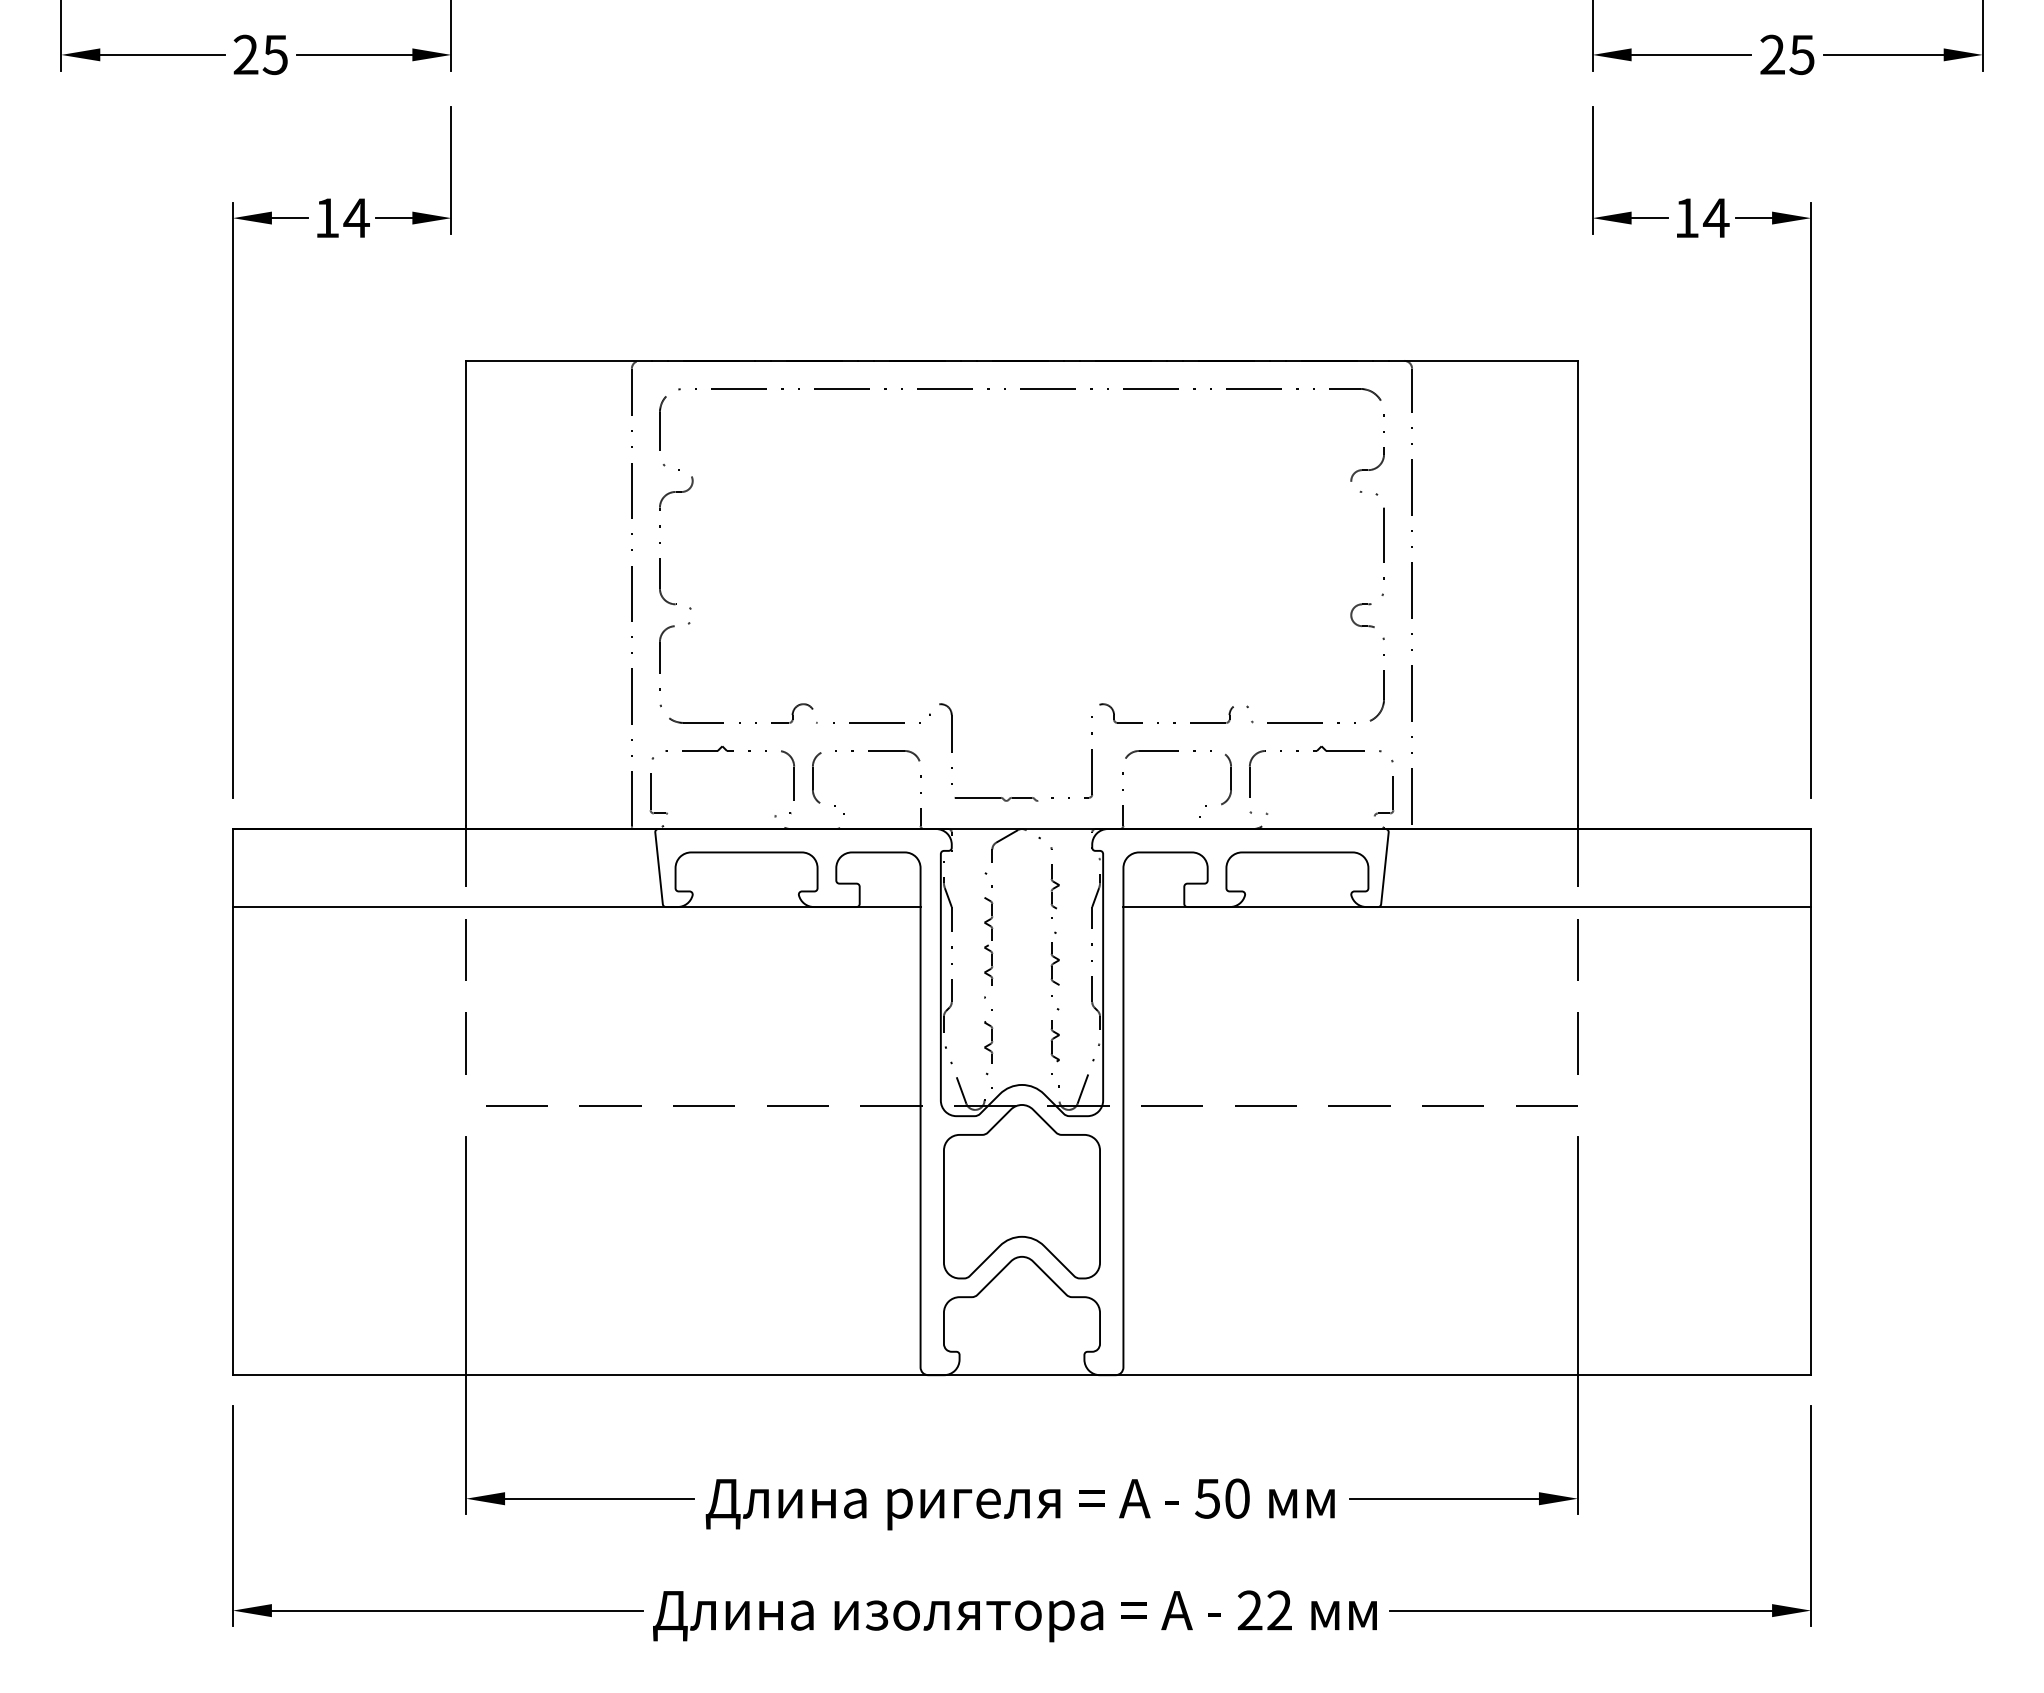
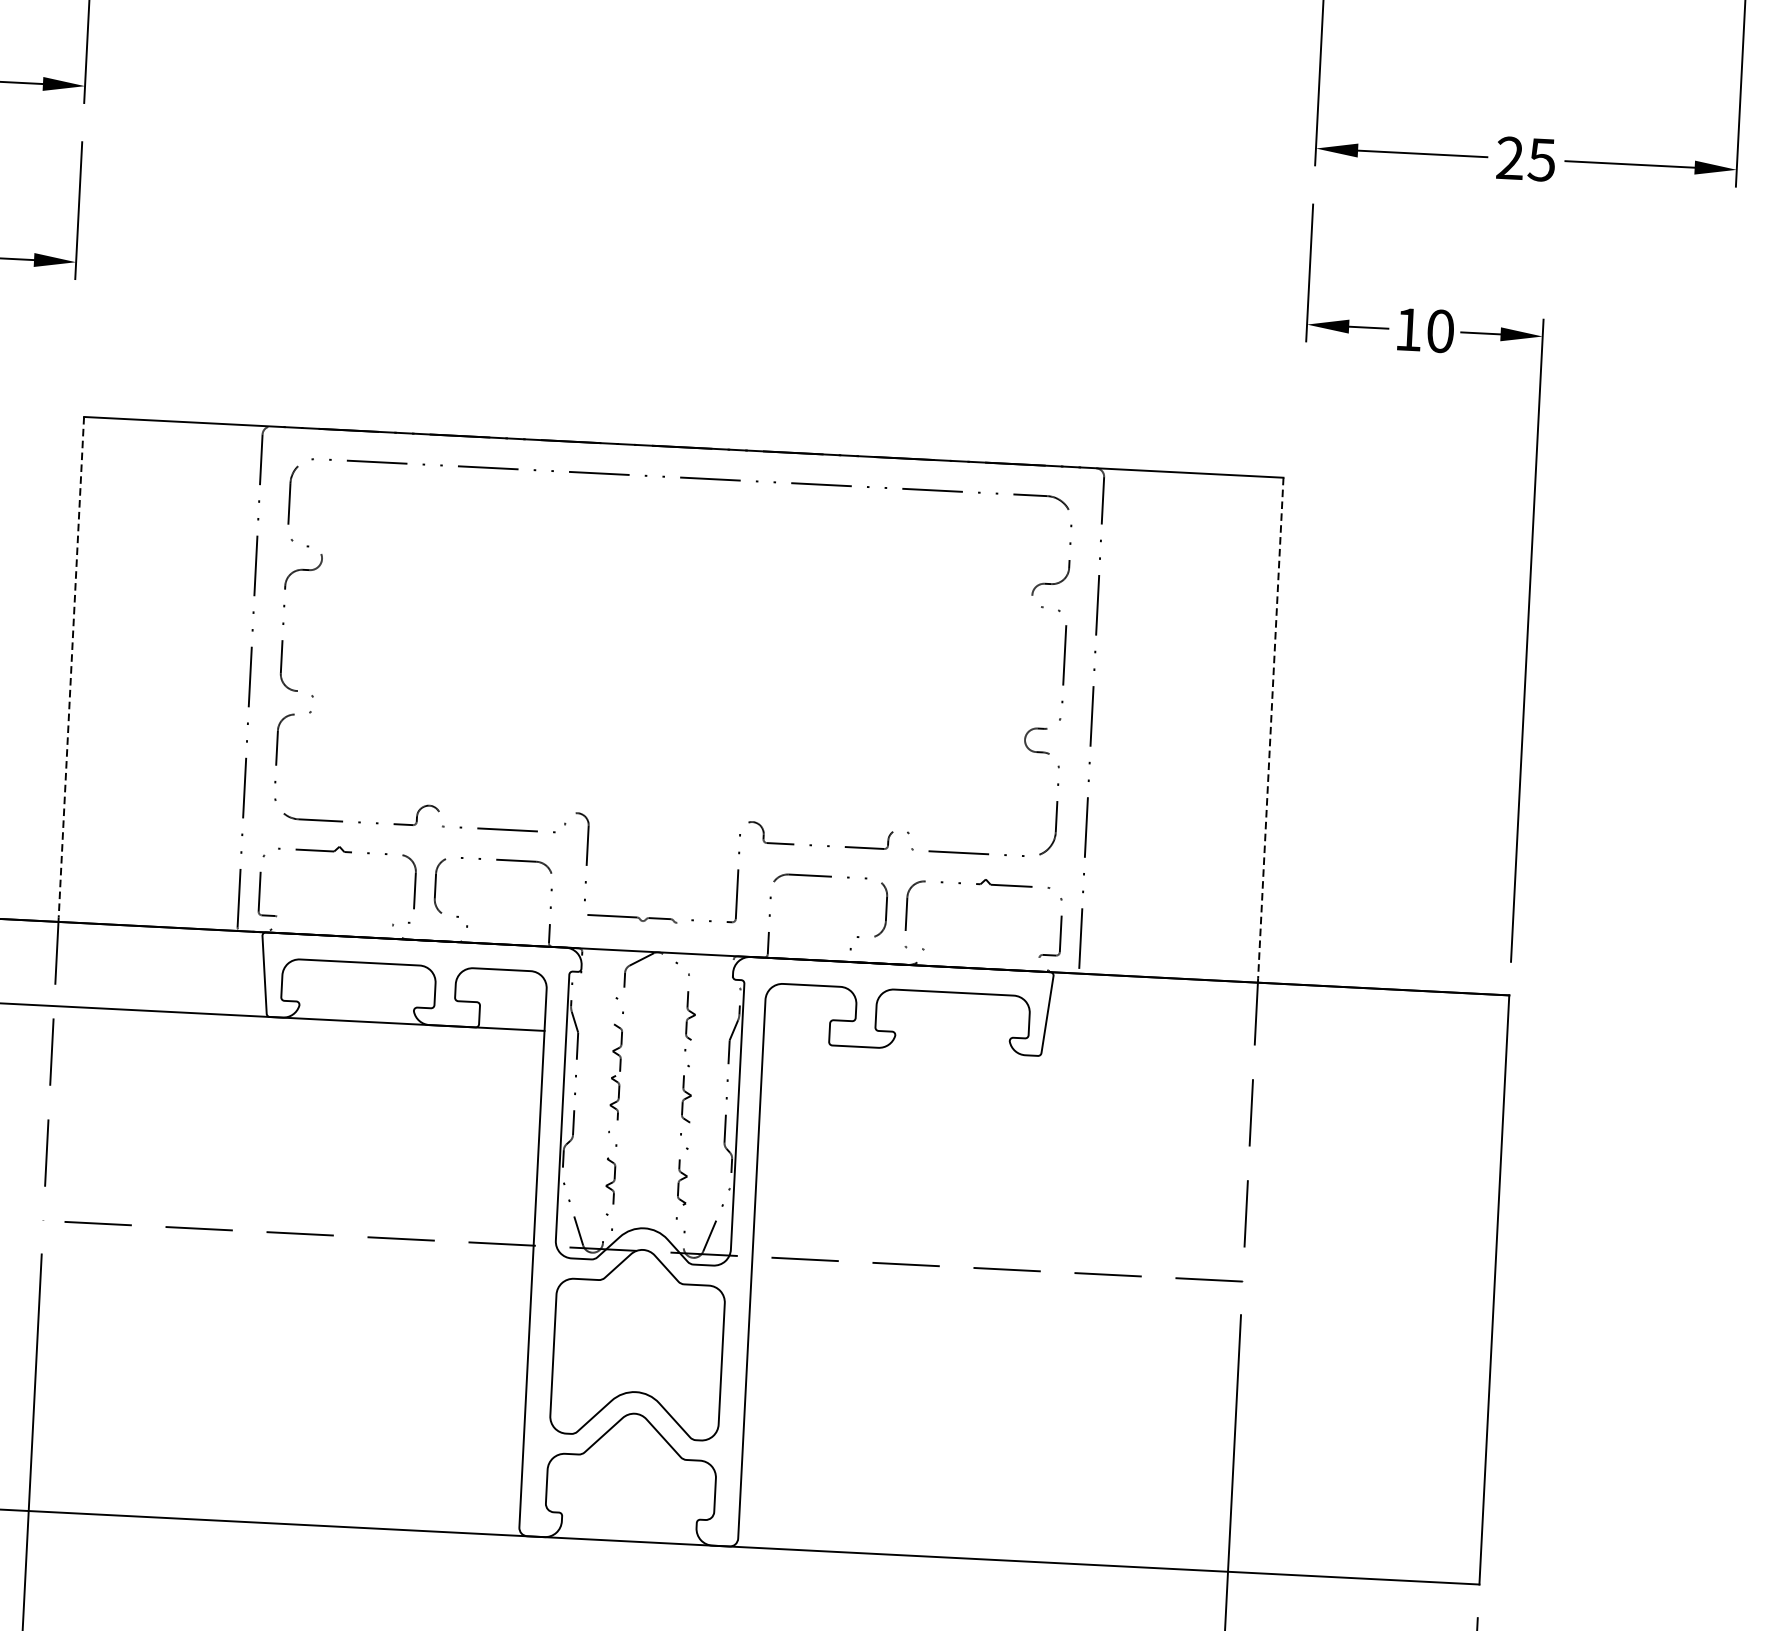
text: (1716, 218) -> (1440, 331), 14 -> 10
line: (465, 592) -> (70, 666), solid -> dashed
line: (1577, 592) -> (1270, 727), solid -> dashed
line: (1467, 907) -> (1134, 1061), removed

